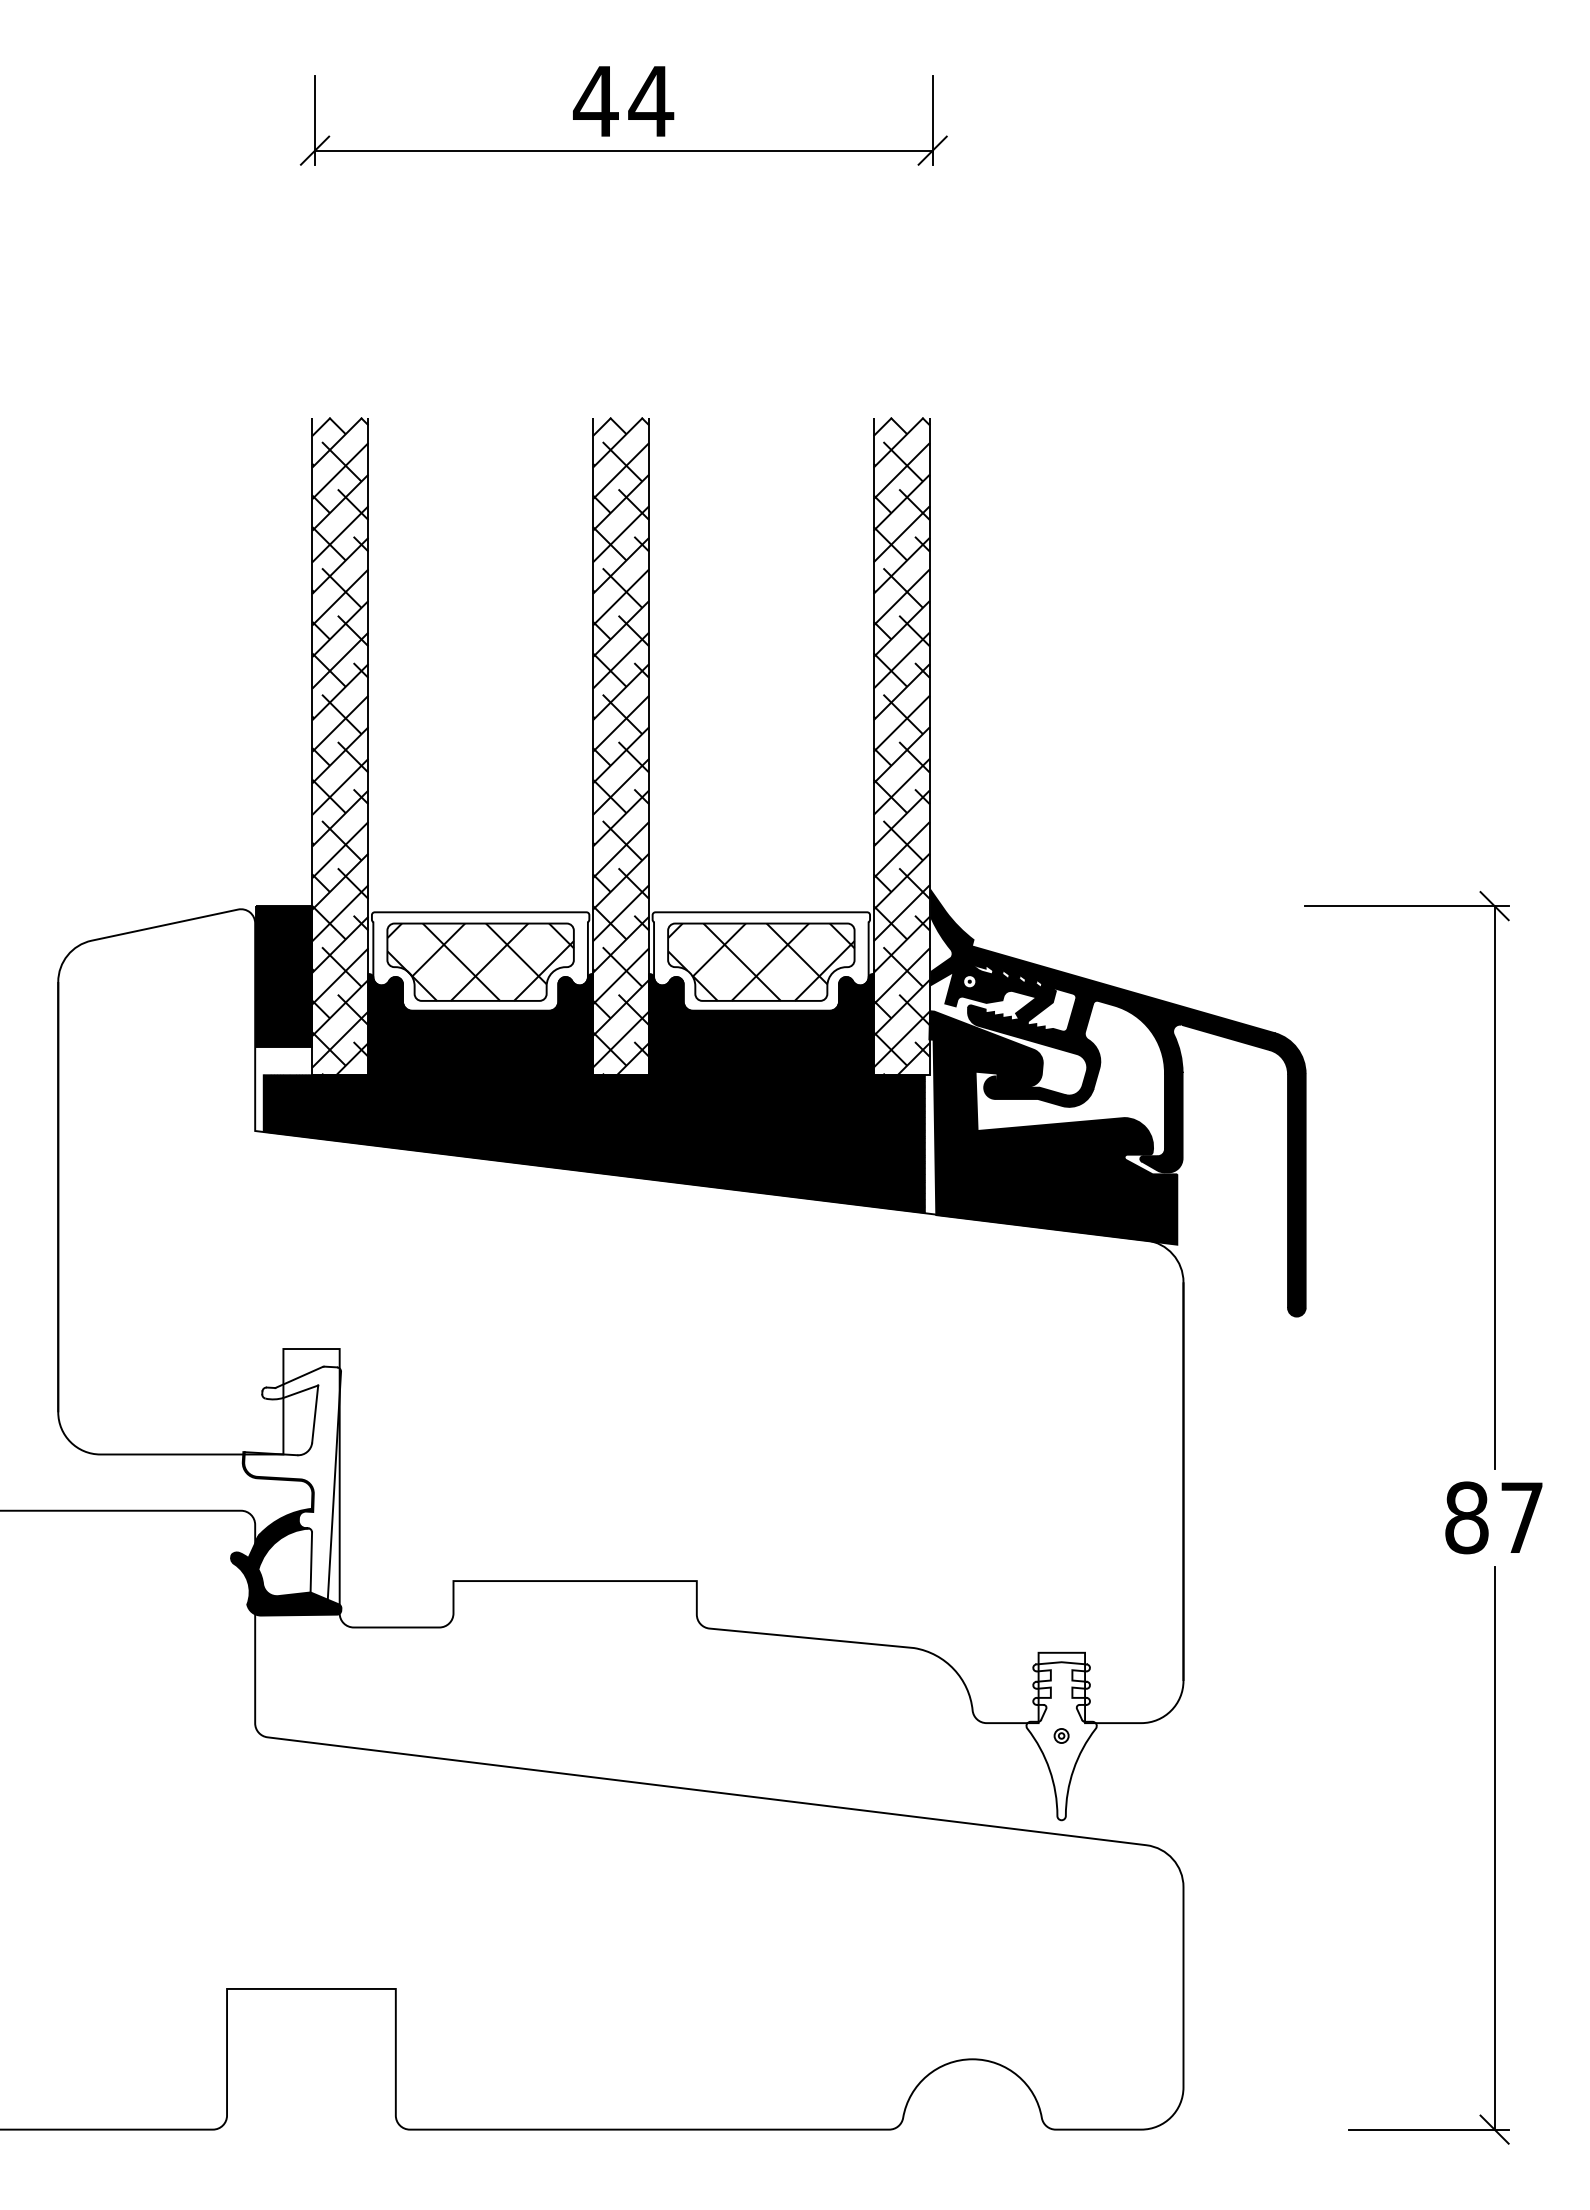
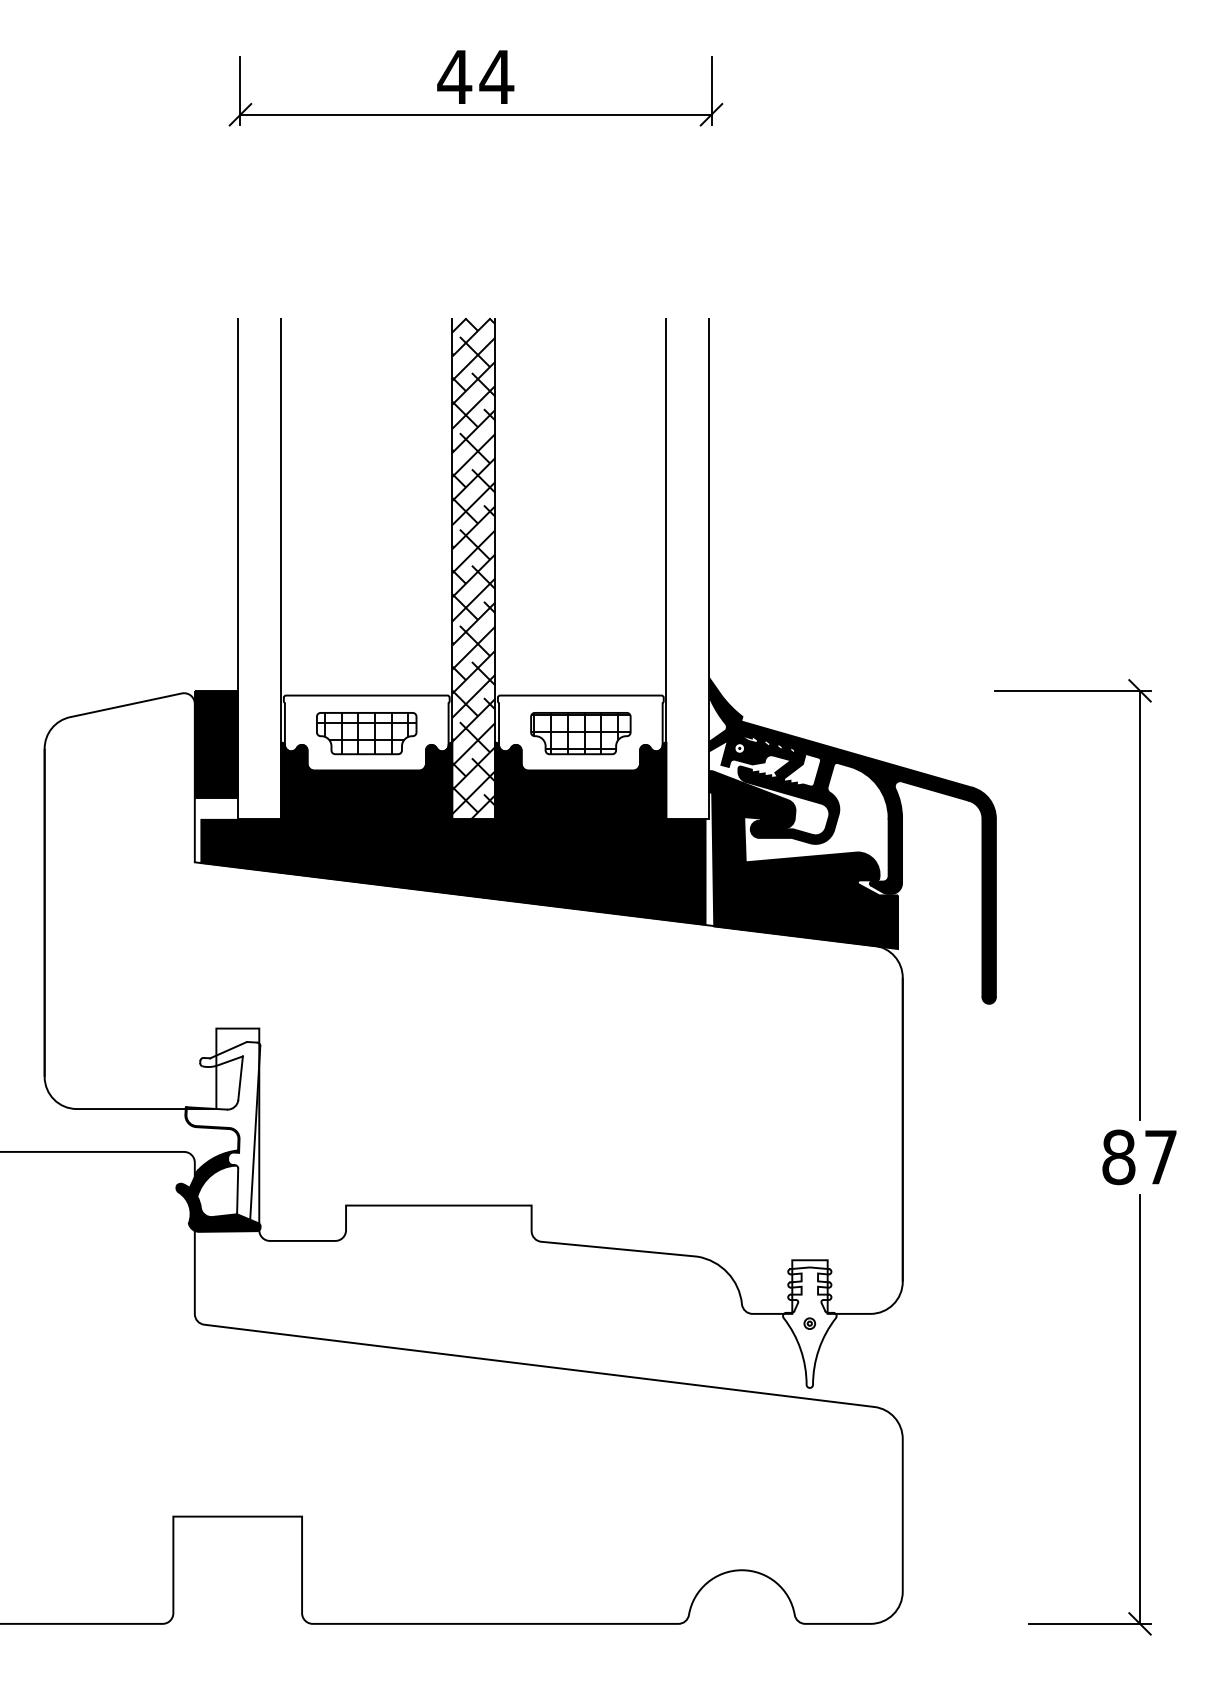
hatch: (340, 745) -> (259, 568), removed
hatch: (901, 745) -> (687, 568), removed
part: (480, 961) -> (366, 733), size x0.7
part: (761, 961) -> (580, 733), size x0.7

